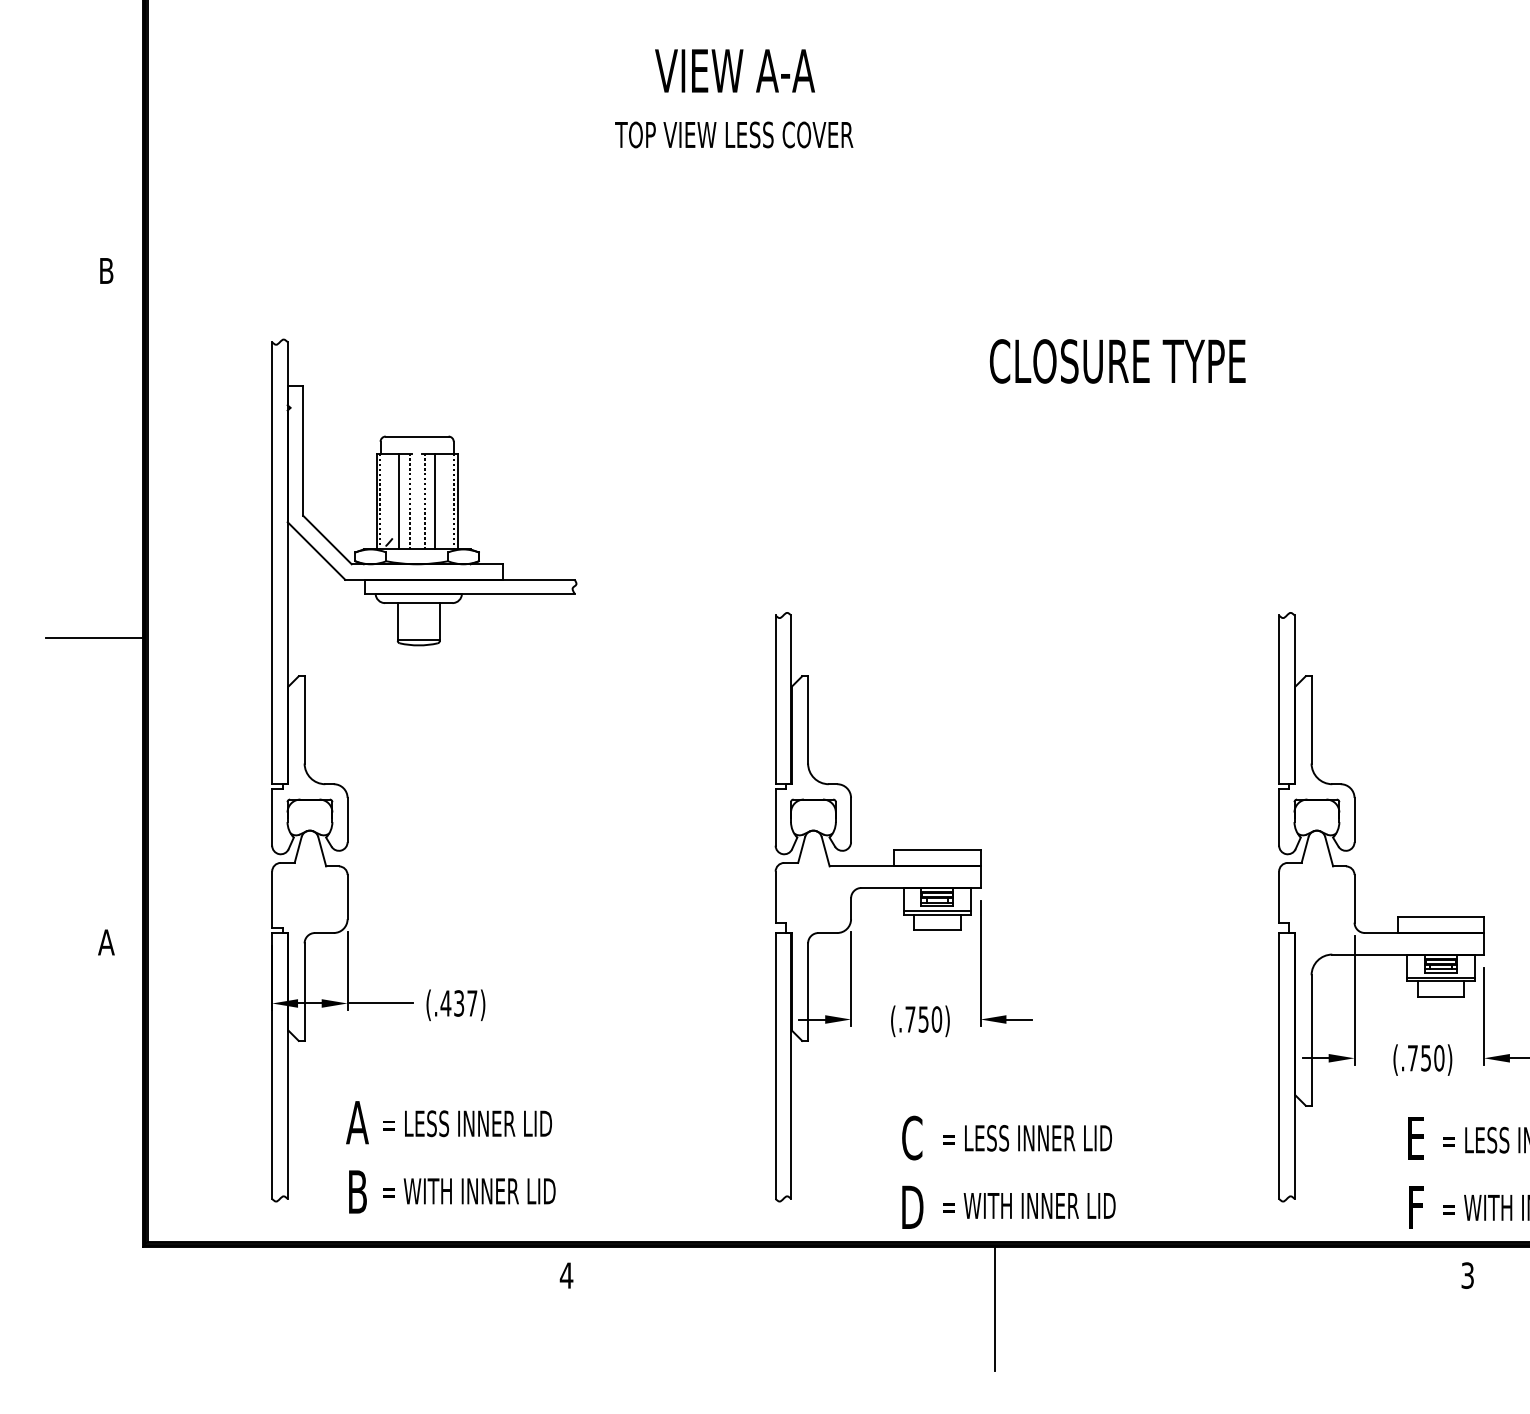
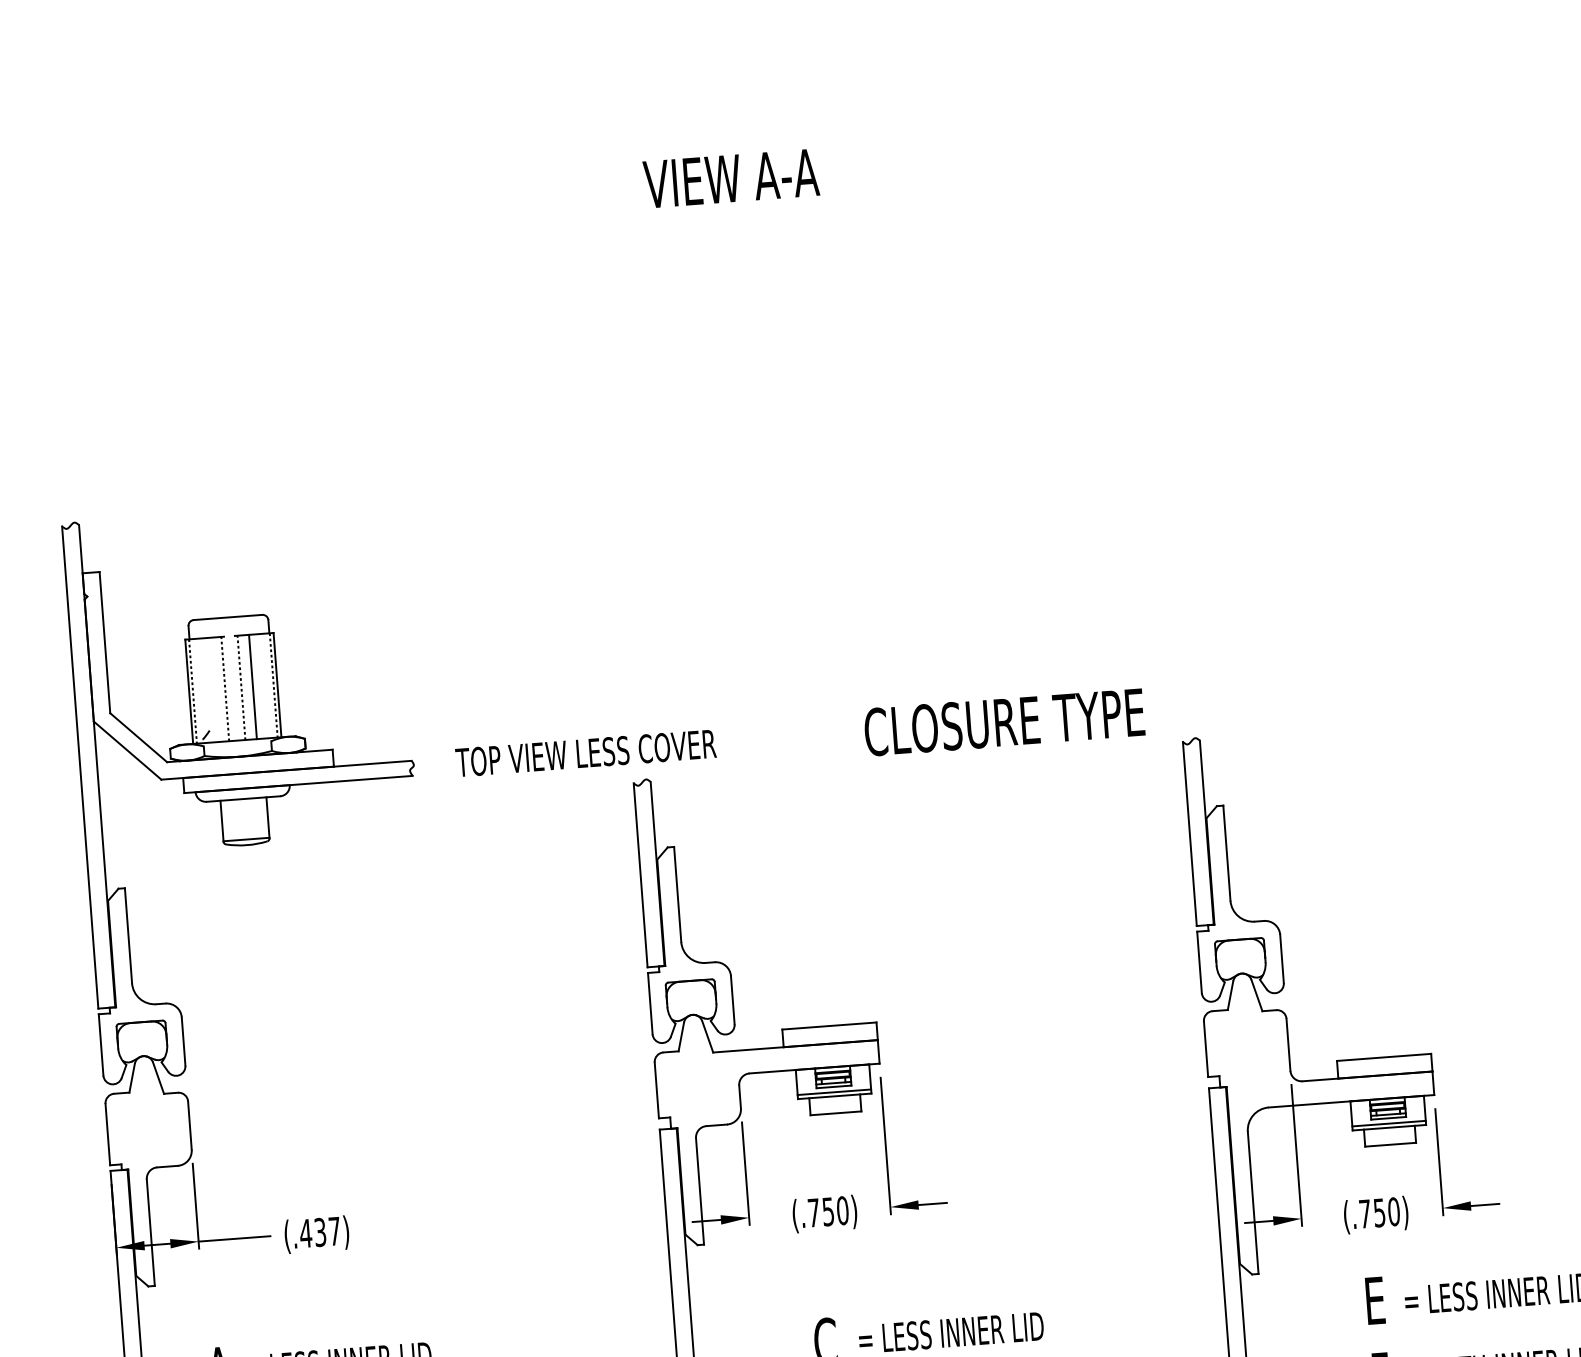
text: (734, 70) -> (730, 178), moved
text: (734, 134) -> (586, 752), moved
text: (1117, 361) -> (1004, 722), moved
line: (399, 501) -> (214, 689), removed

